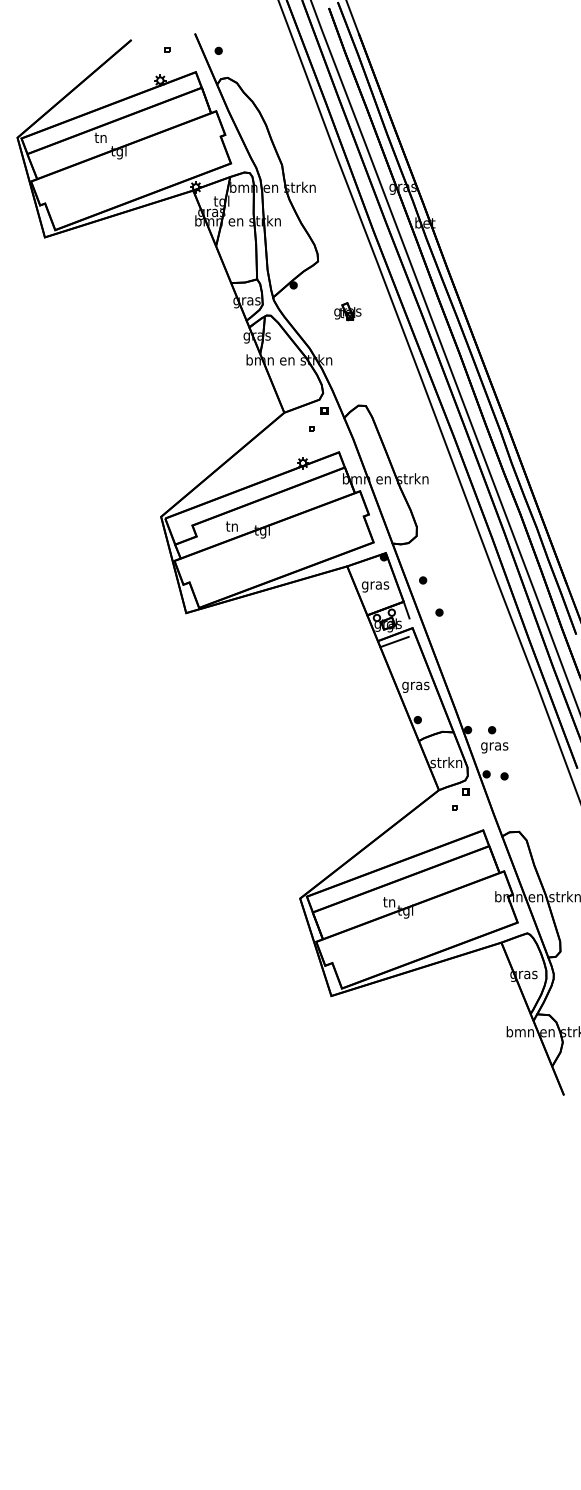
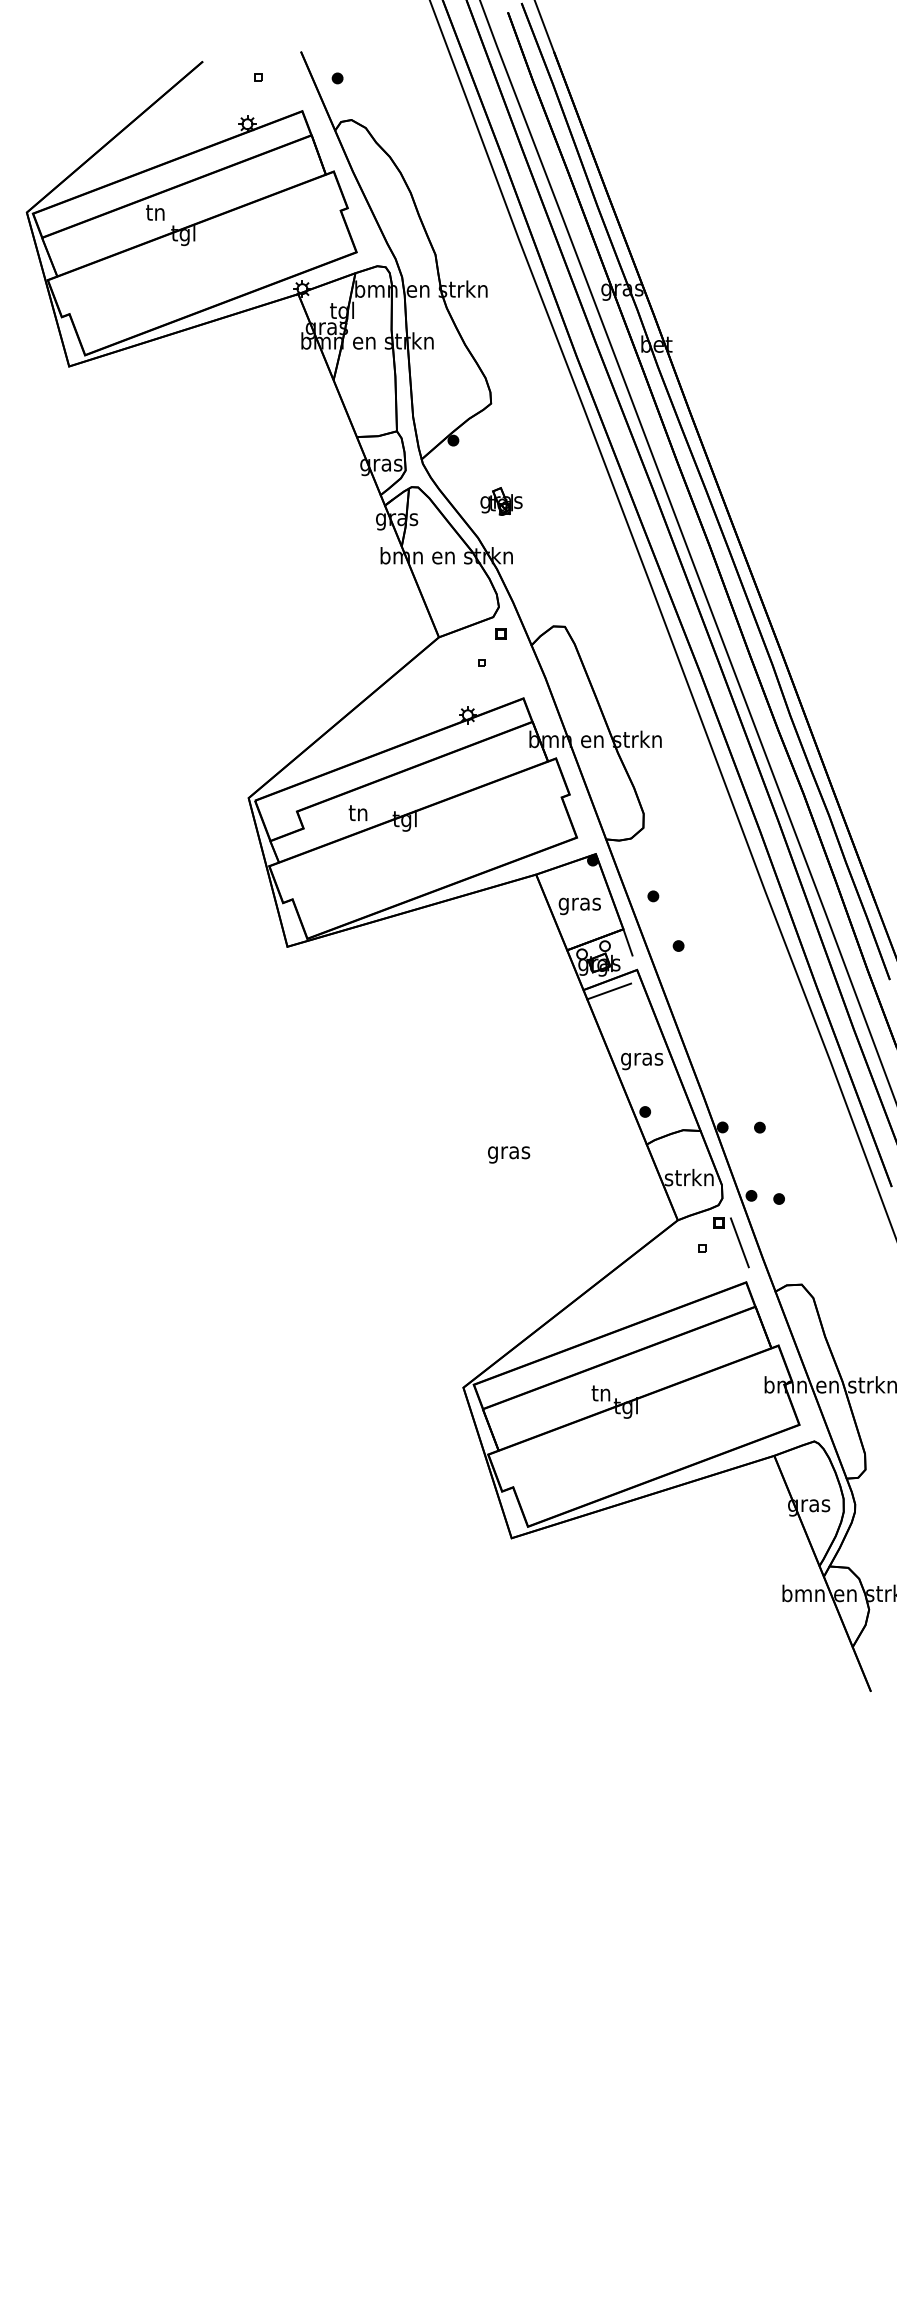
part: (347, 311) -> (501, 500), moved
text: (494, 747) -> (508, 1154), moved
line: (478, 804) -> (738, 1242), added

